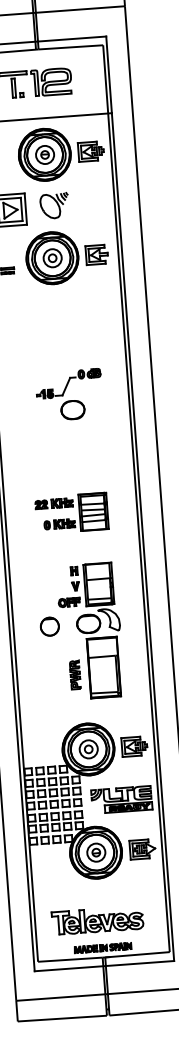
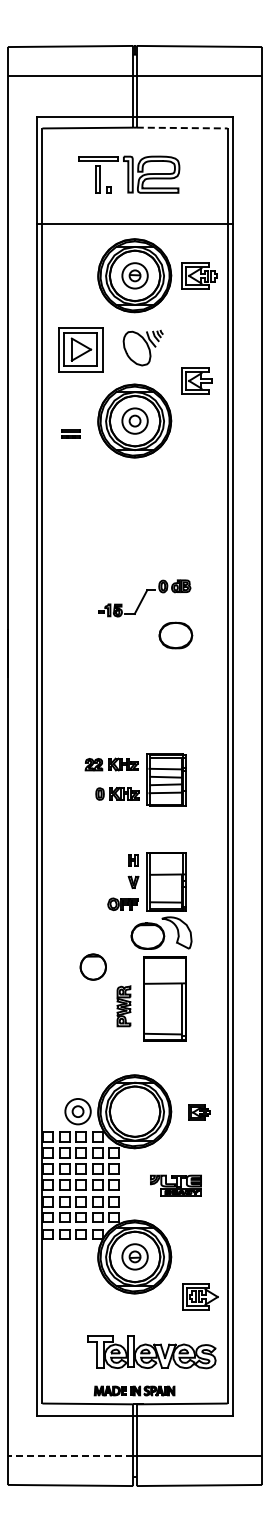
line: (71, 47) -> (182, 128), solid -> dashed
part: (96, 254) -> (196, 380), moved
part: (72, 410) -> (175, 635), moved
part: (49, 626) -> (92, 966), moved
part: (134, 746) -> (199, 1112), size x0.6
part: (88, 749) -> (77, 1111), moved
part: (121, 799) -> (175, 1185), size x0.6
part: (142, 848) -> (200, 1296), moved
part: (97, 920) -> (151, 1352), moved
line: (60, 997) -> (69, 1455), solid -> dashed

